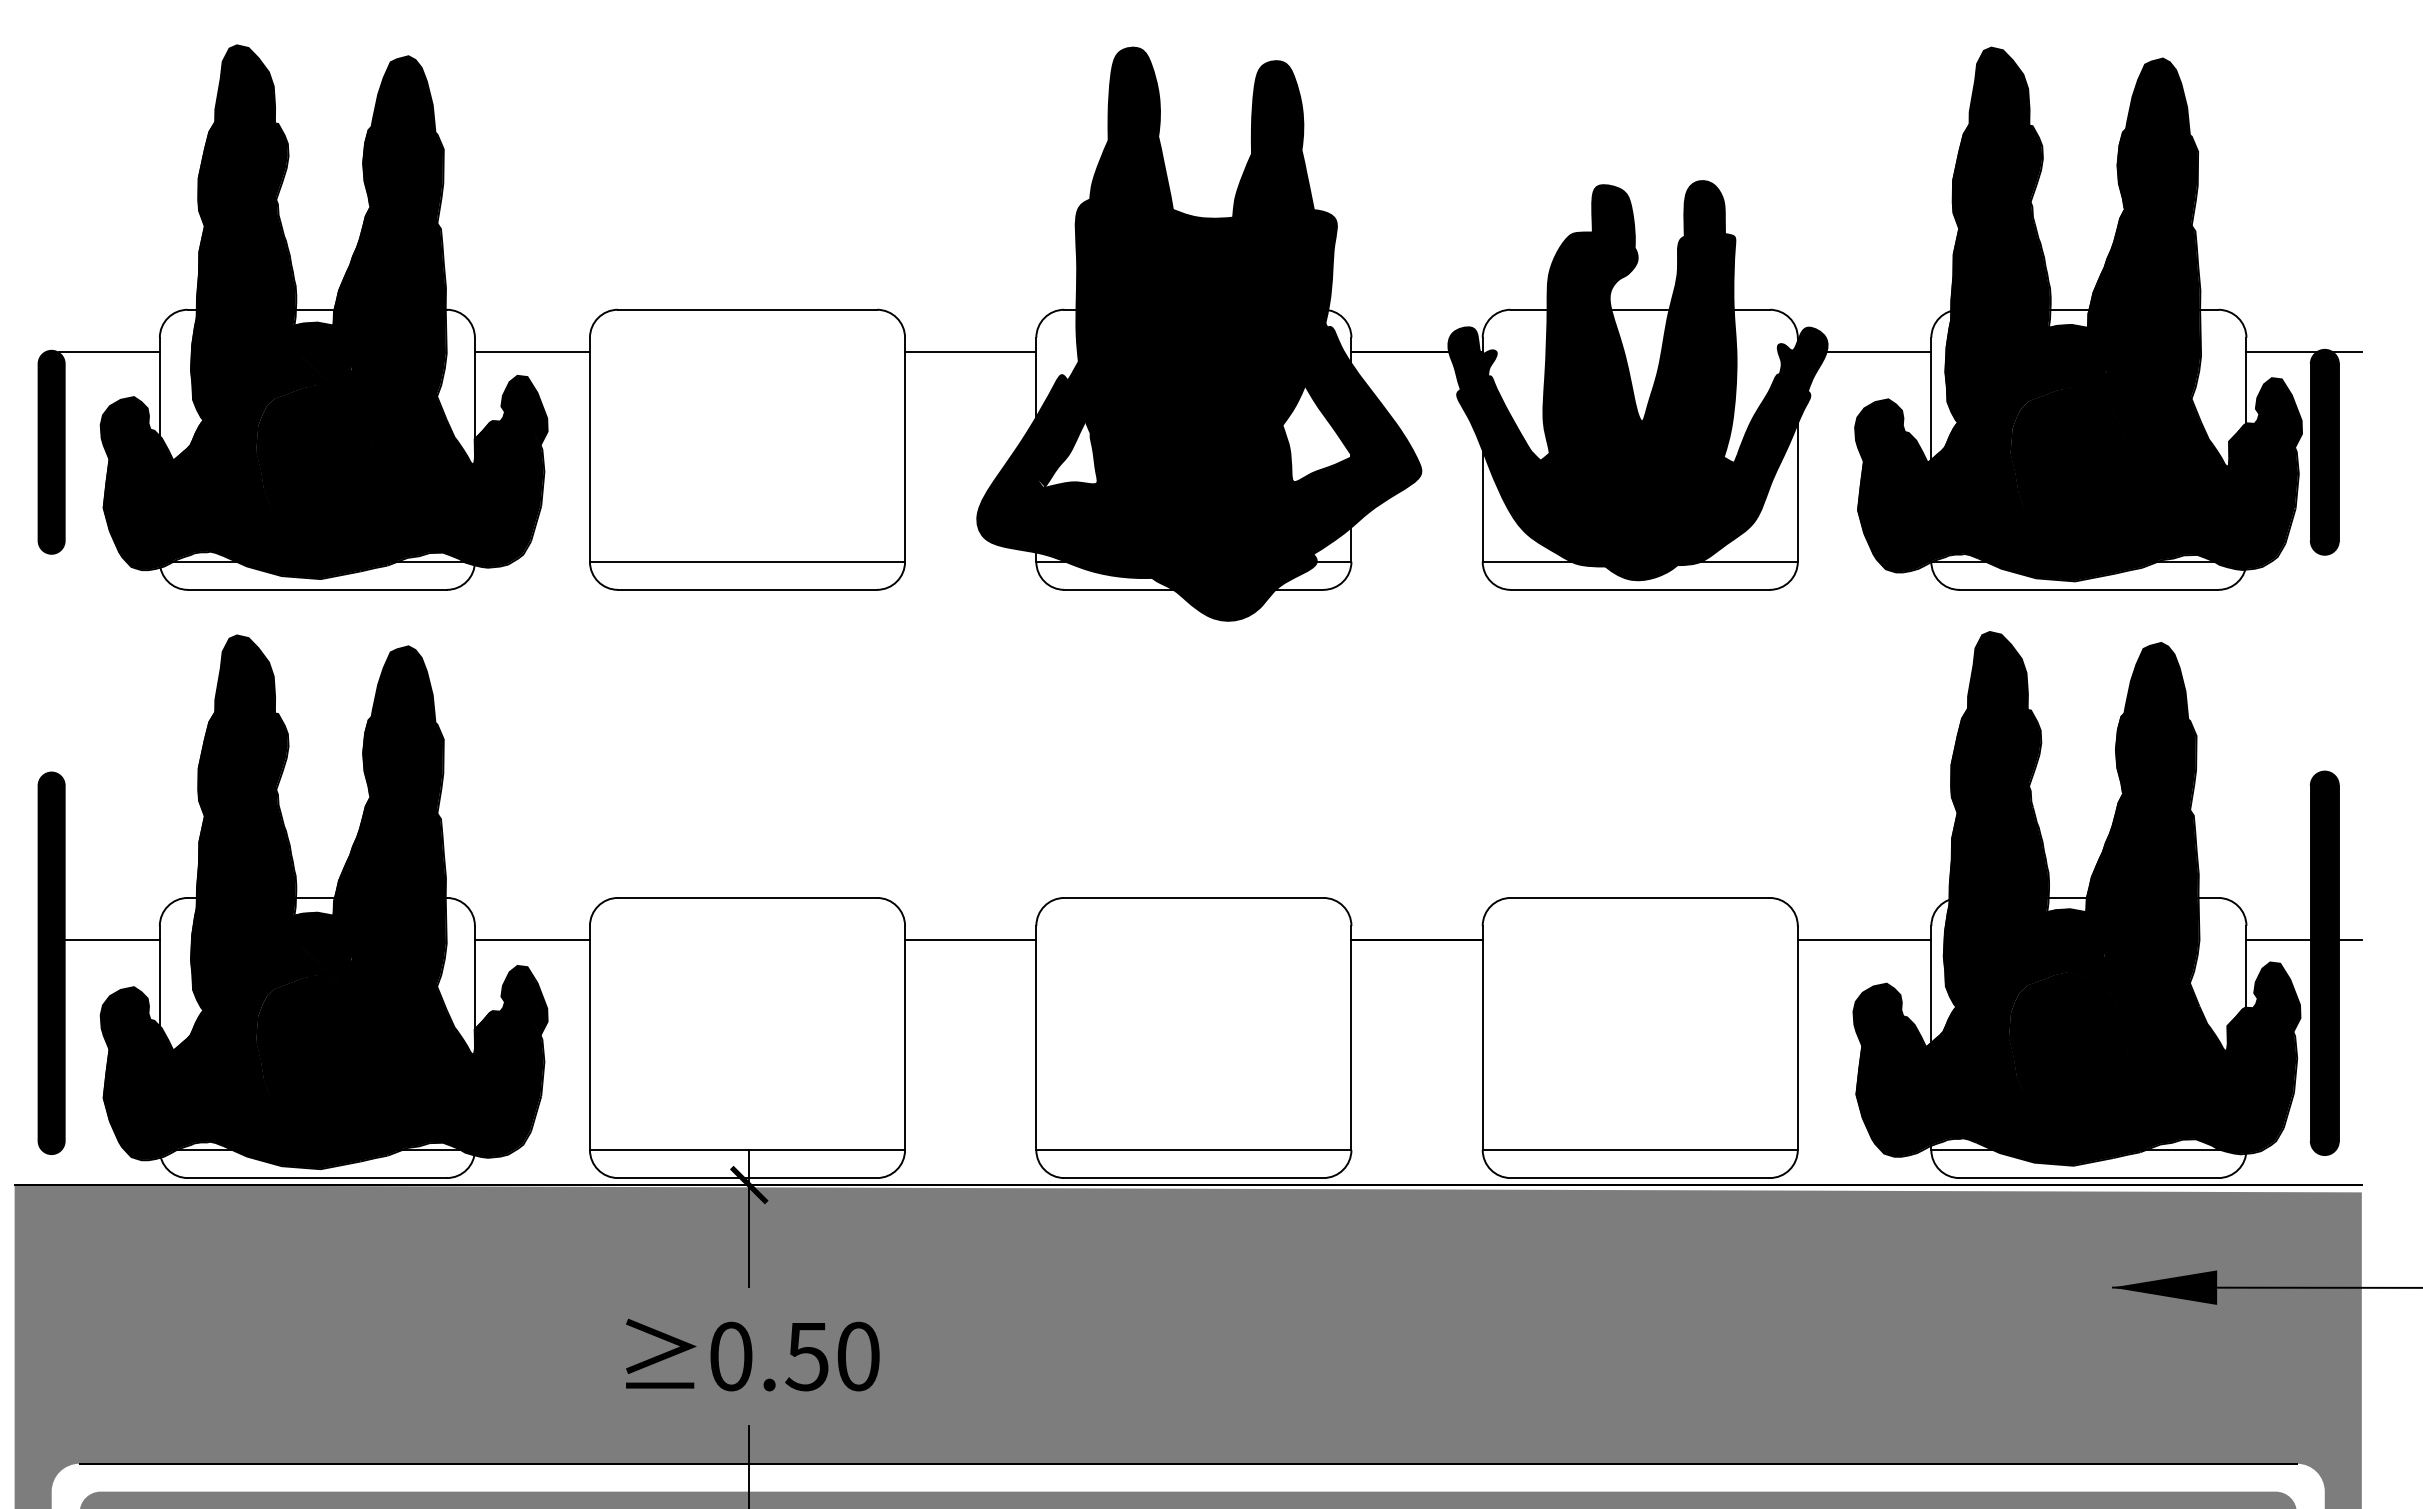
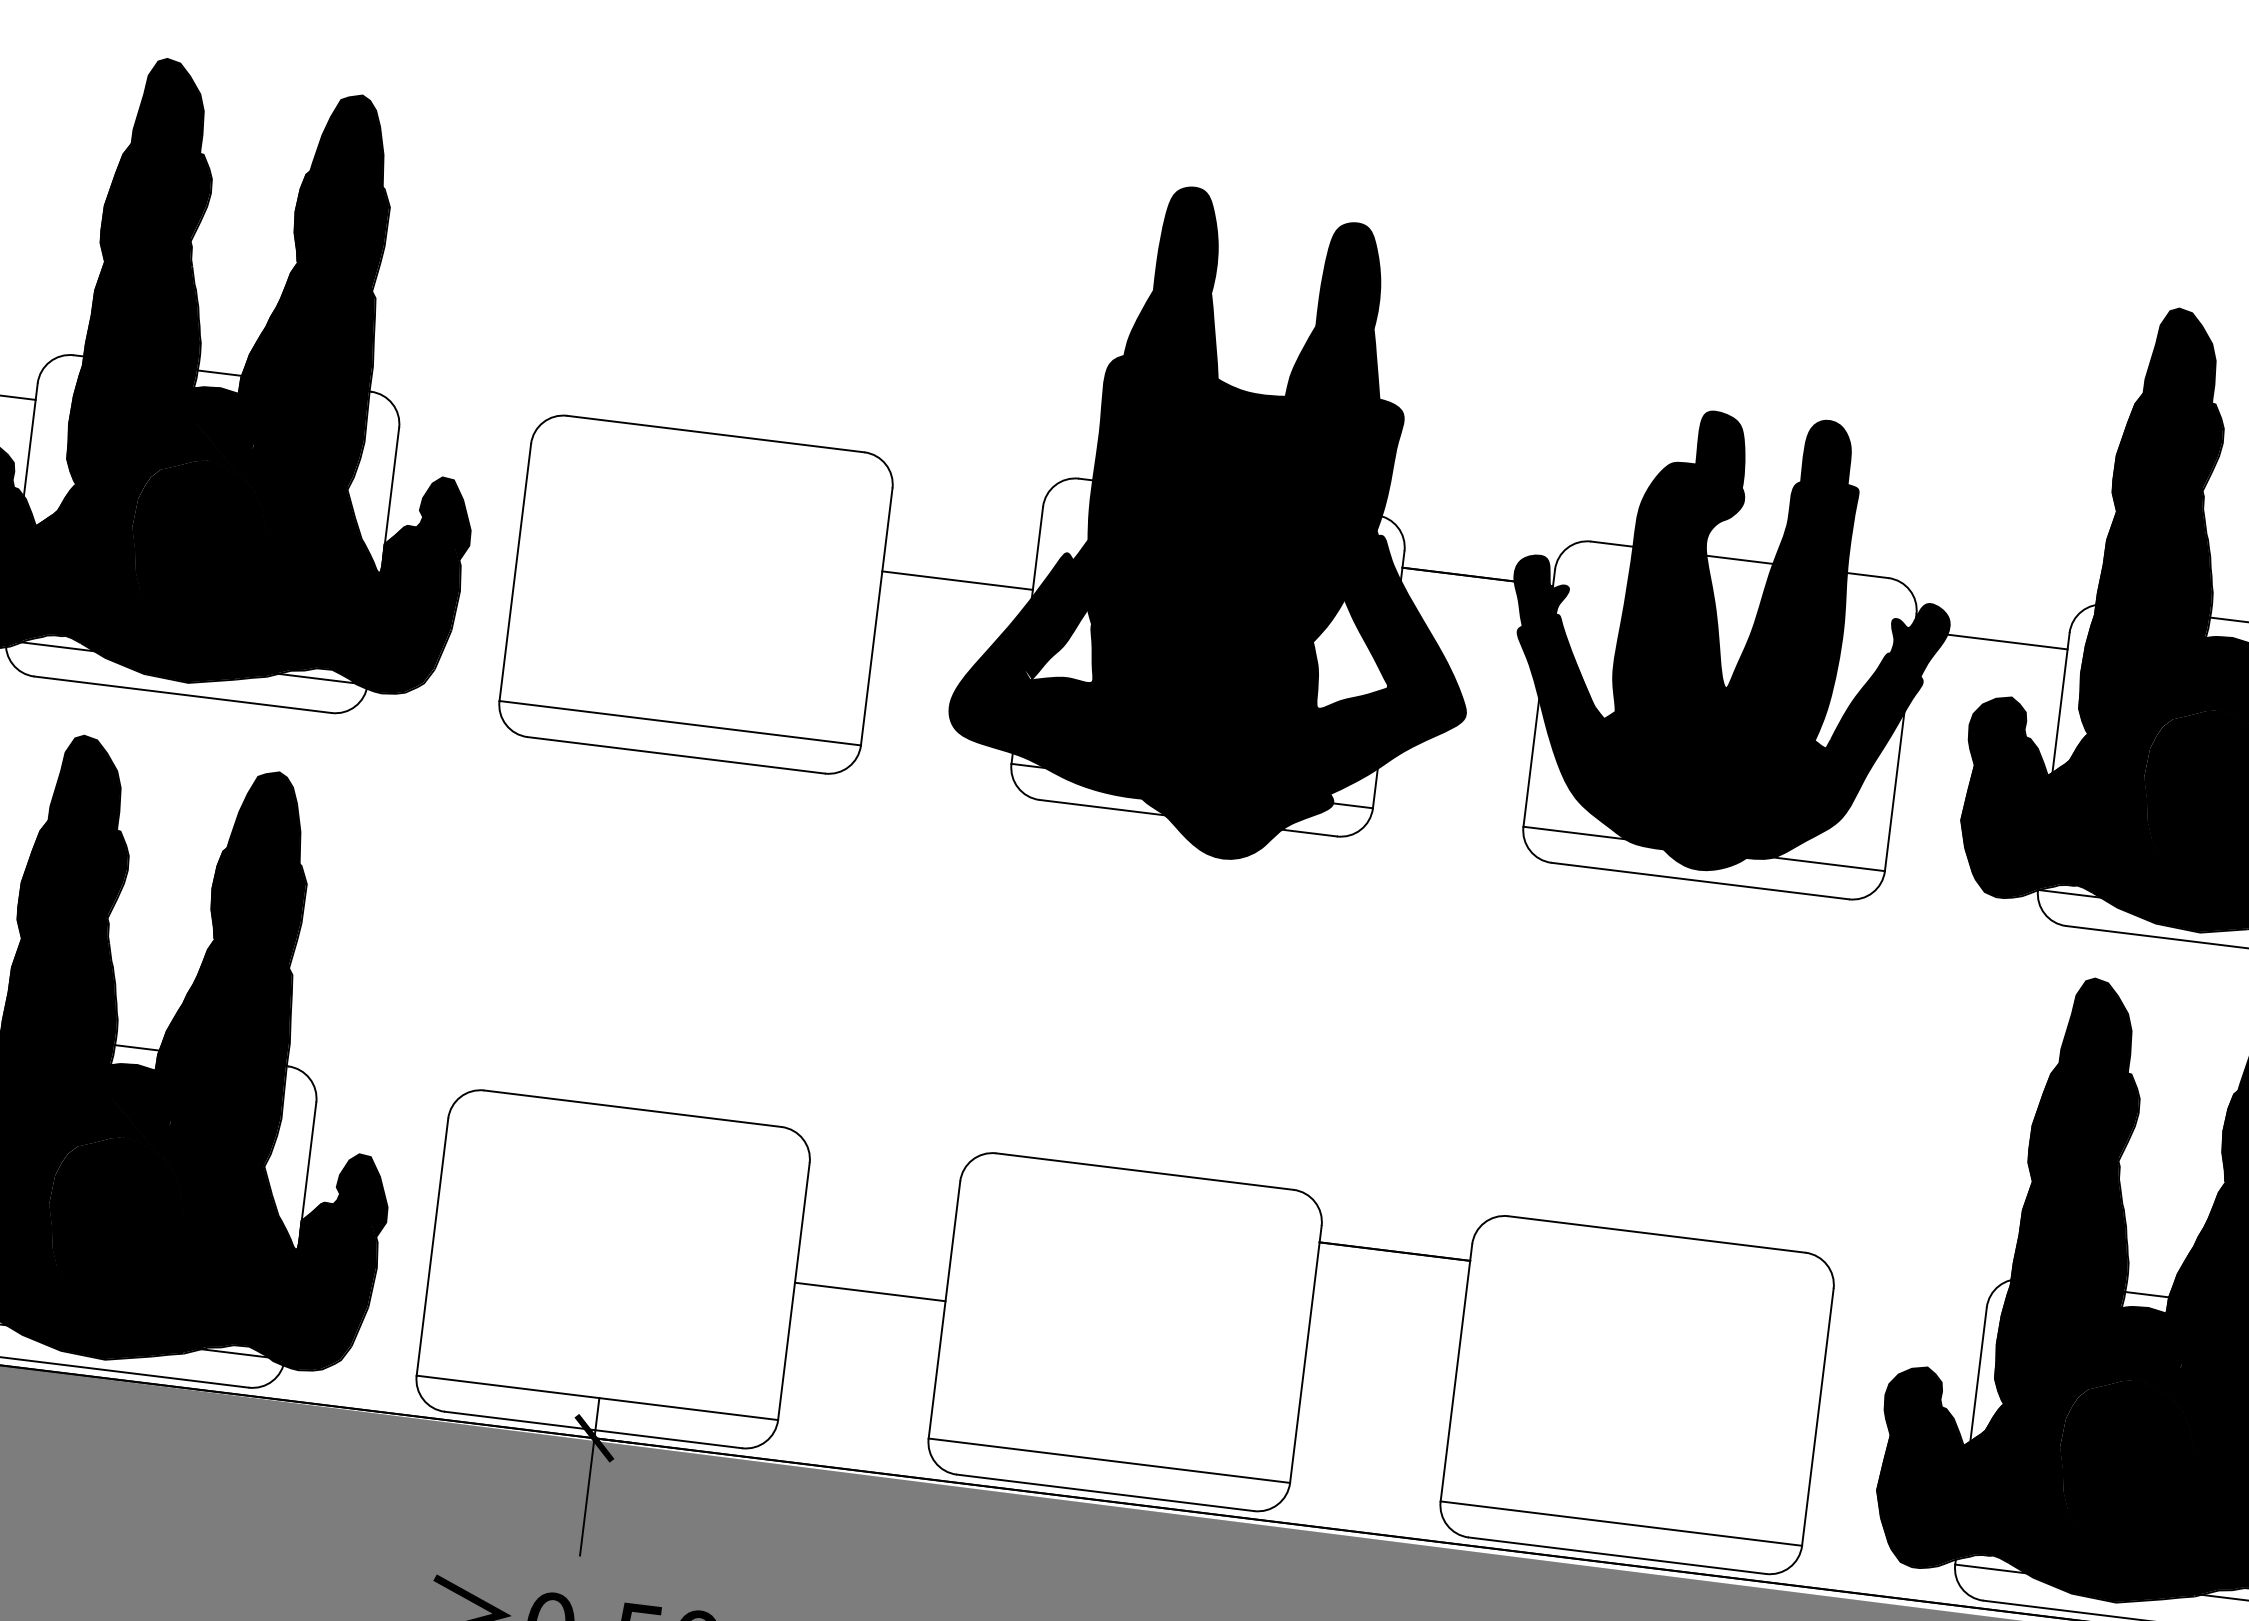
line: (531, 352) -> (461, 452), removed
line: (970, 352) -> (957, 581), moved
line: (531, 940) -> (379, 1127), removed
line: (970, 940) -> (869, 1292), moved
line: (1864, 940) -> (1908, 1314), removed

